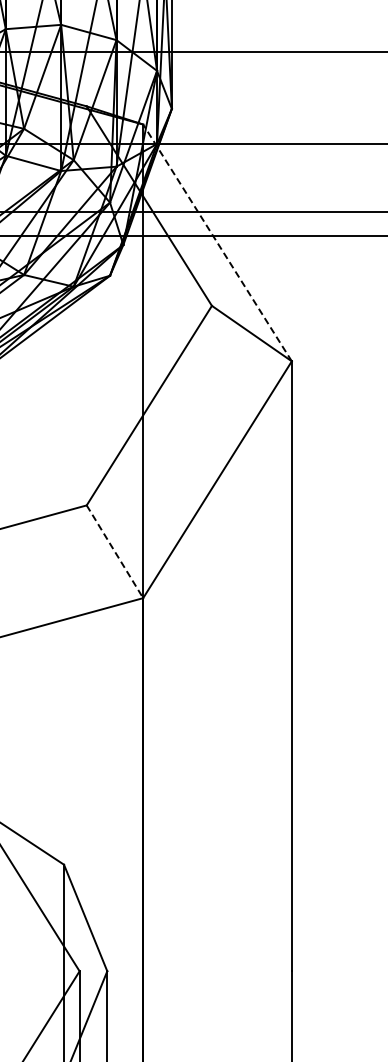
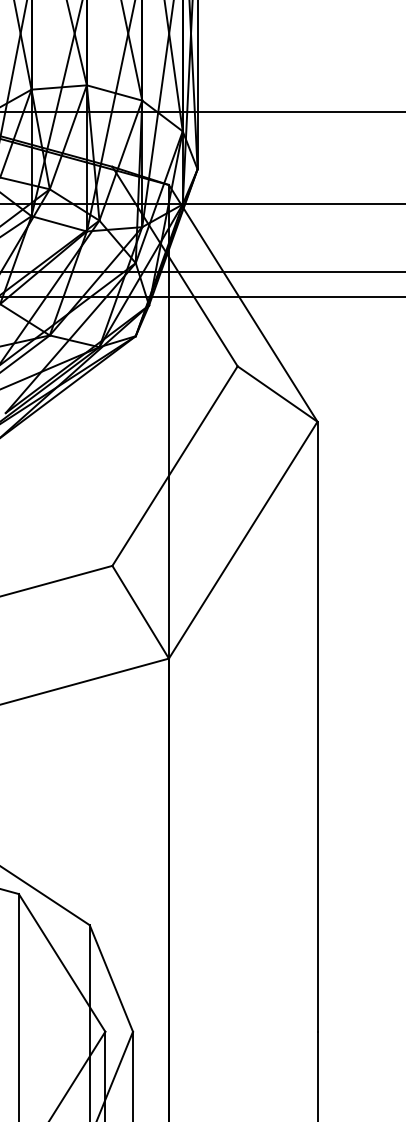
line: (217, 243) -> (243, 303), dashed -> solid
line: (114, 552) -> (140, 612), dashed -> solid

